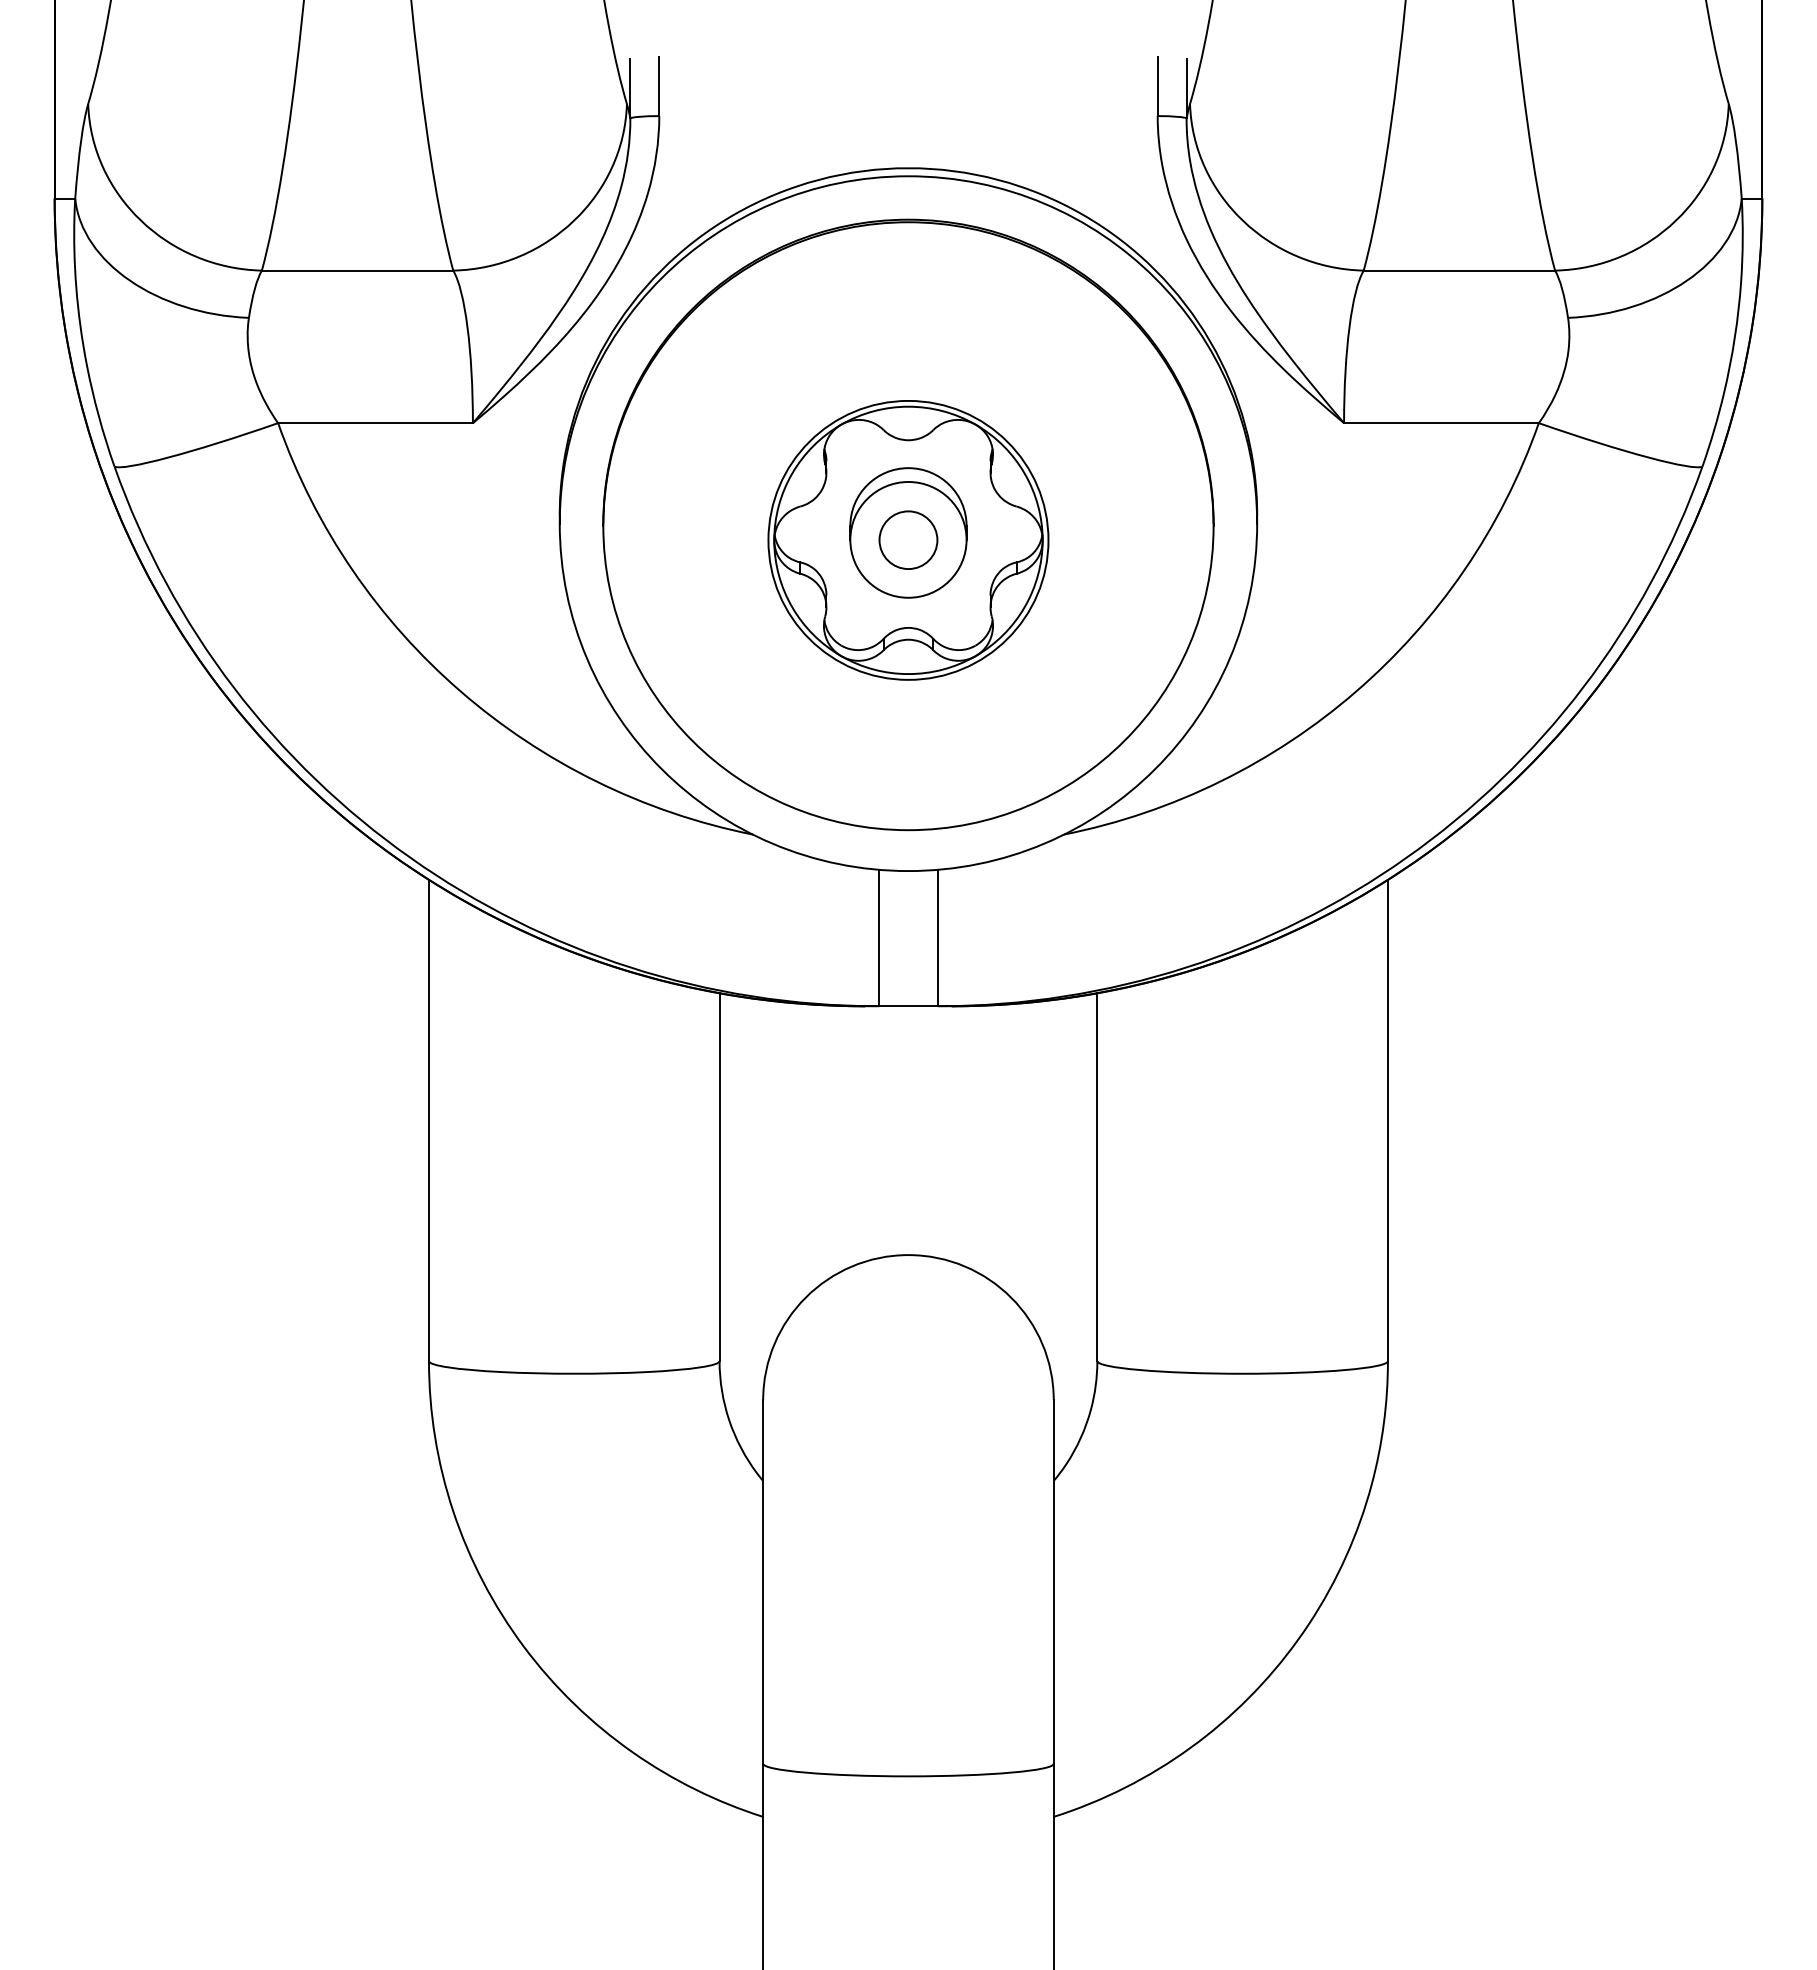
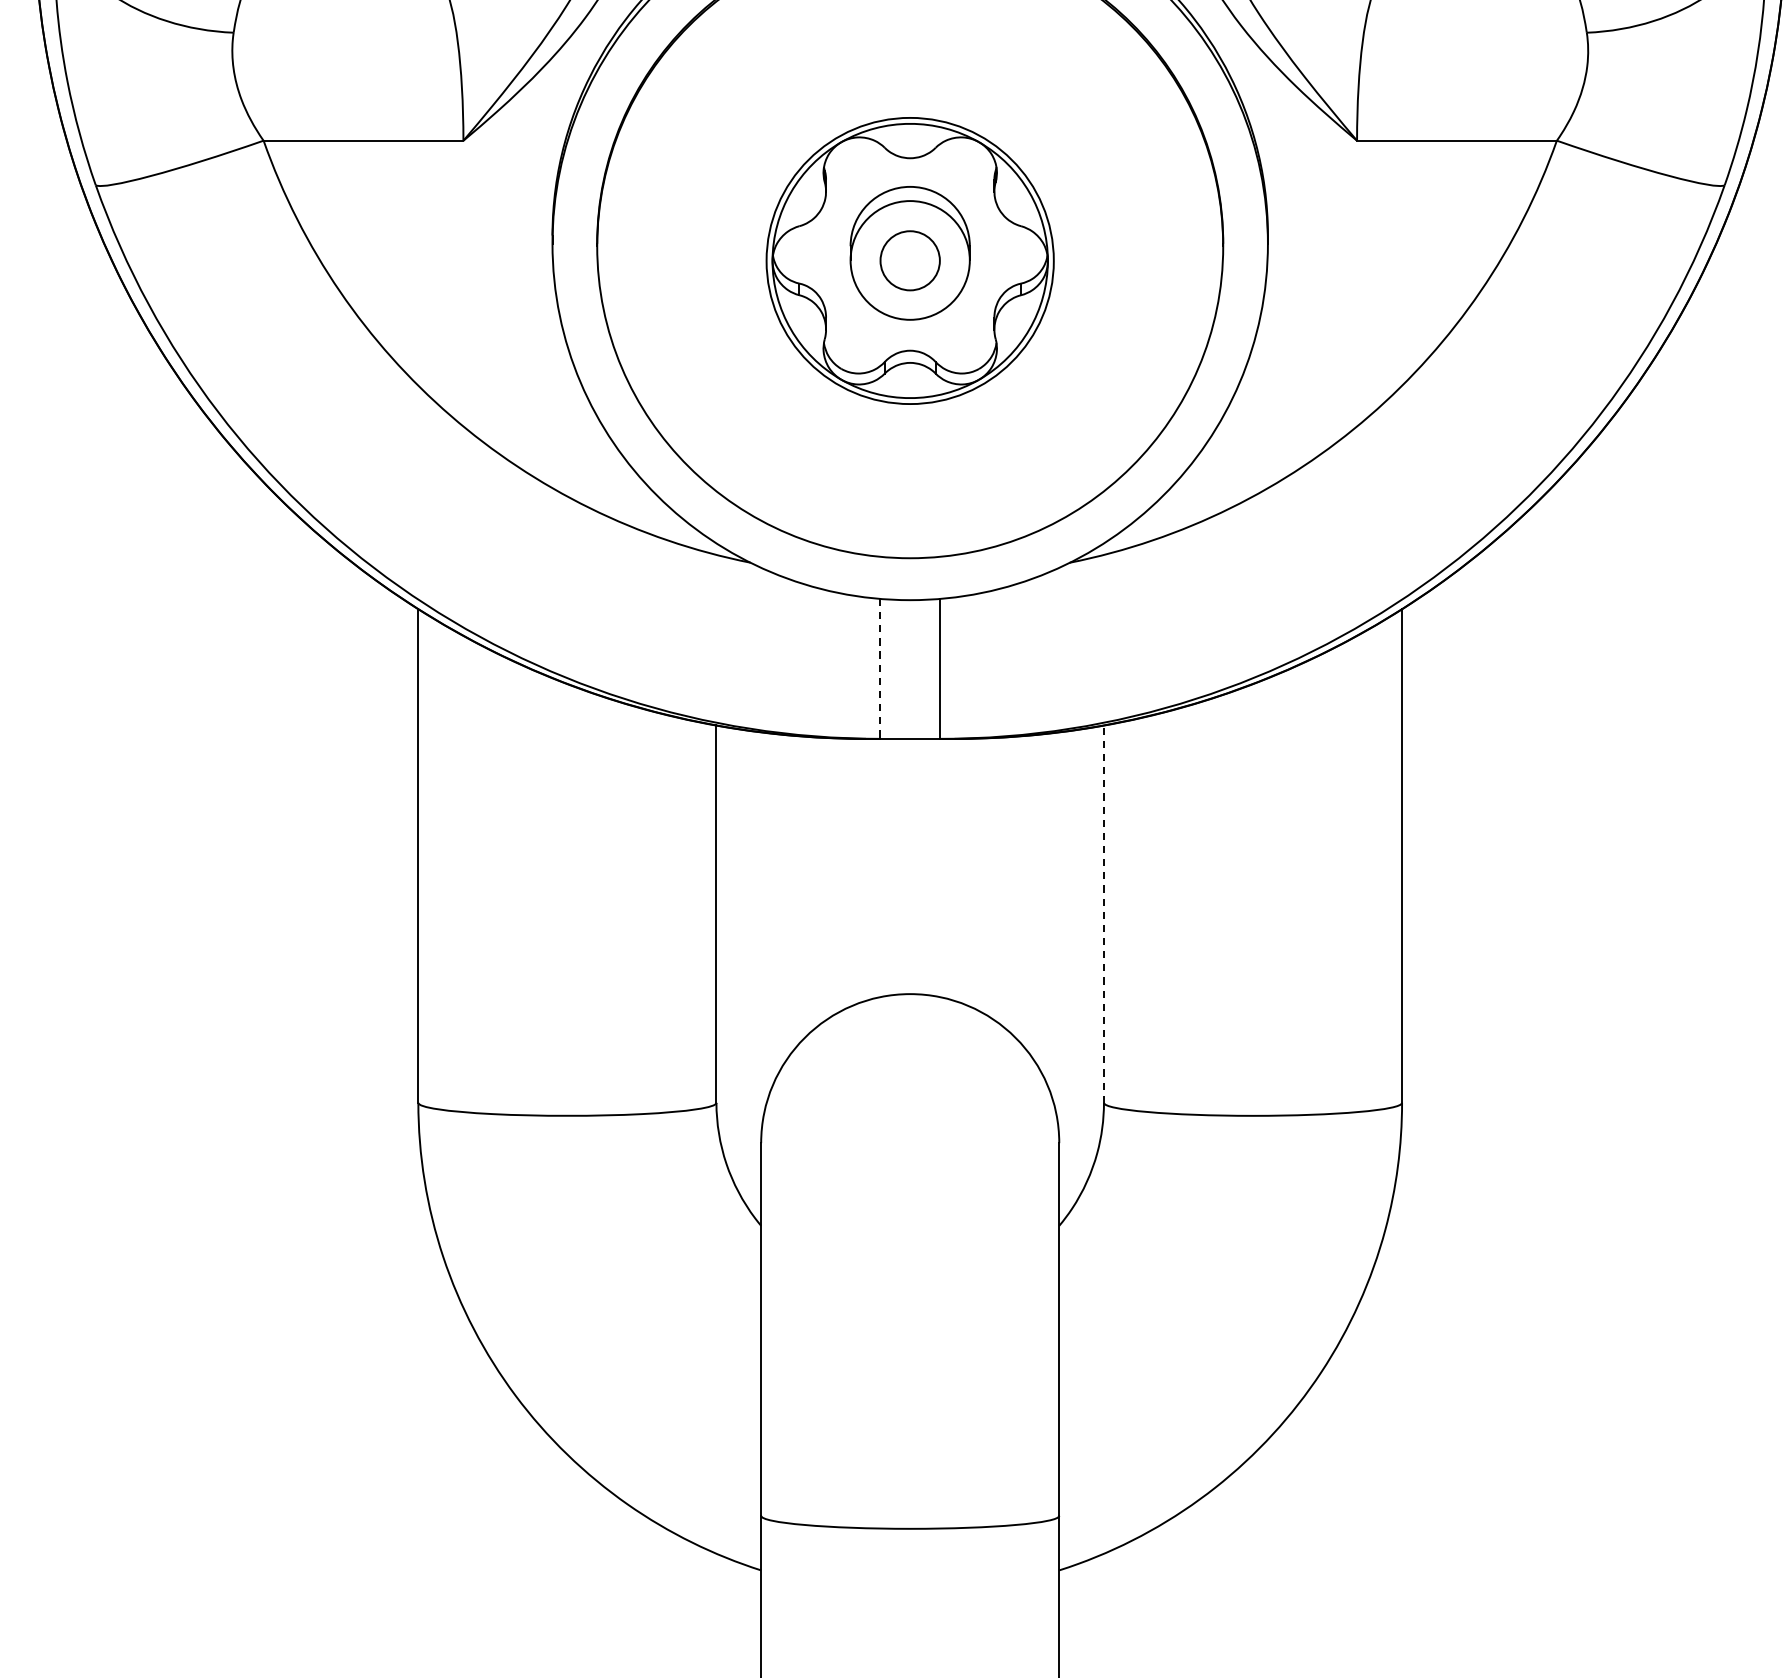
line: (879, 938) -> (880, 669), solid -> dashed
line: (1097, 1177) -> (1104, 914), solid -> dashed

